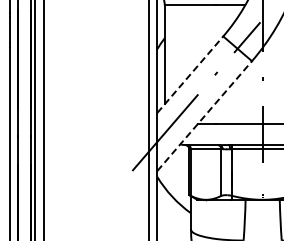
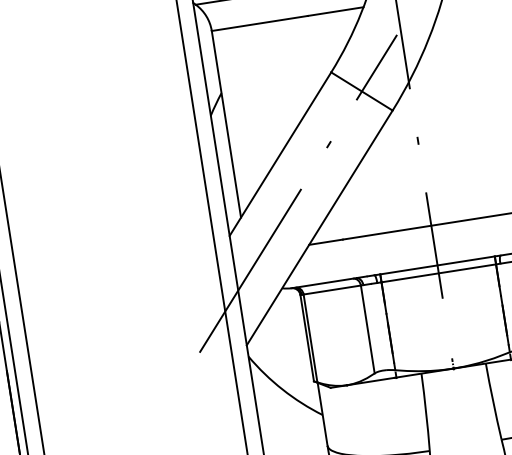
line: (190, 74) -> (280, 153), dashed -> solid
line: (205, 115) -> (321, 226), dashed -> solid

